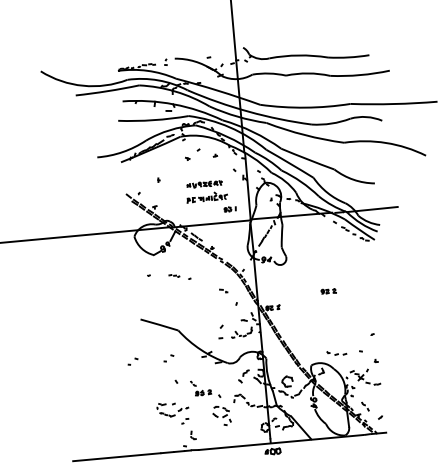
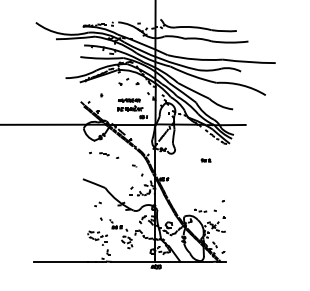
part: (180, 276) -> (109, 155), size x1.43
part: (327, 291) -> (205, 160), moved
part: (132, 361) -> (75, 204), removed

